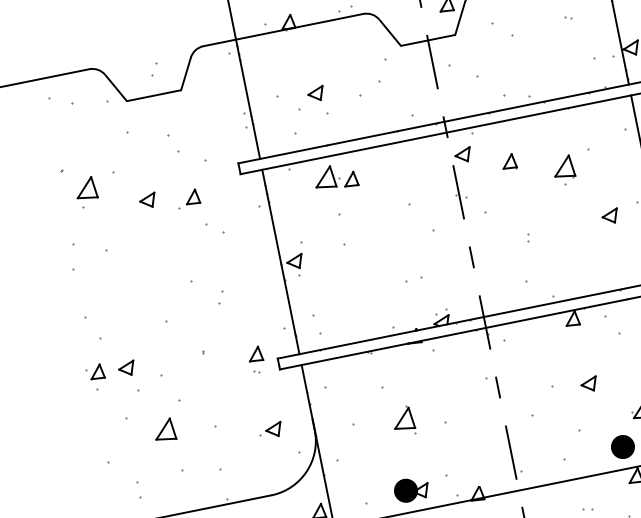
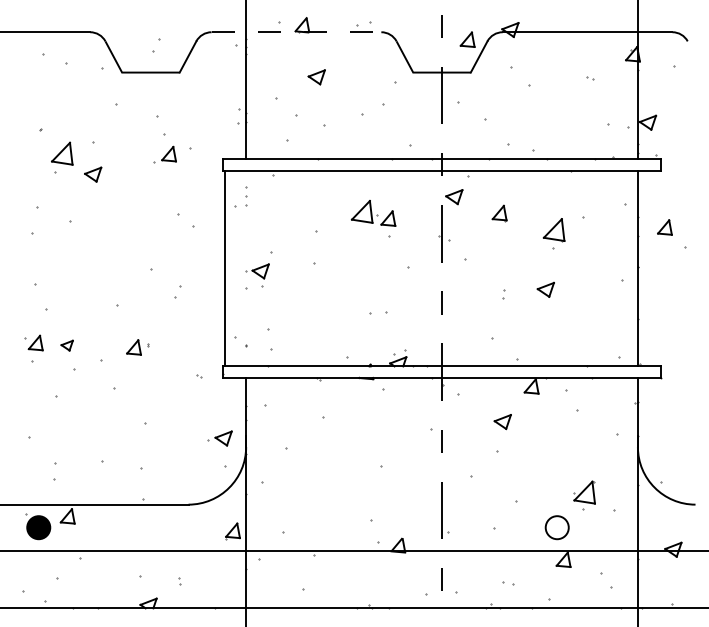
line: (283, 30) -> (296, 32), solid -> dashed
part: (315, 94) -> (316, 77), moved
part: (335, 177) -> (373, 213), moved
part: (188, 198) -> (164, 154), moved
part: (148, 200) -> (93, 174), moved
part: (609, 216) -> (545, 289), moved
line: (281, 262) -> (225, 268), moved
part: (254, 354) -> (133, 347), moved
part: (127, 368) -> (67, 345), size x0.7
part: (589, 385) -> (502, 422), moved
part: (403, 421) -> (338, 456), removed
part: (164, 430) -> (92, 416), removed
part: (270, 430) -> (219, 438), moved
fill: (622, 446) -> (556, 527), removed
part: (411, 489) -> (332, 527), removed

